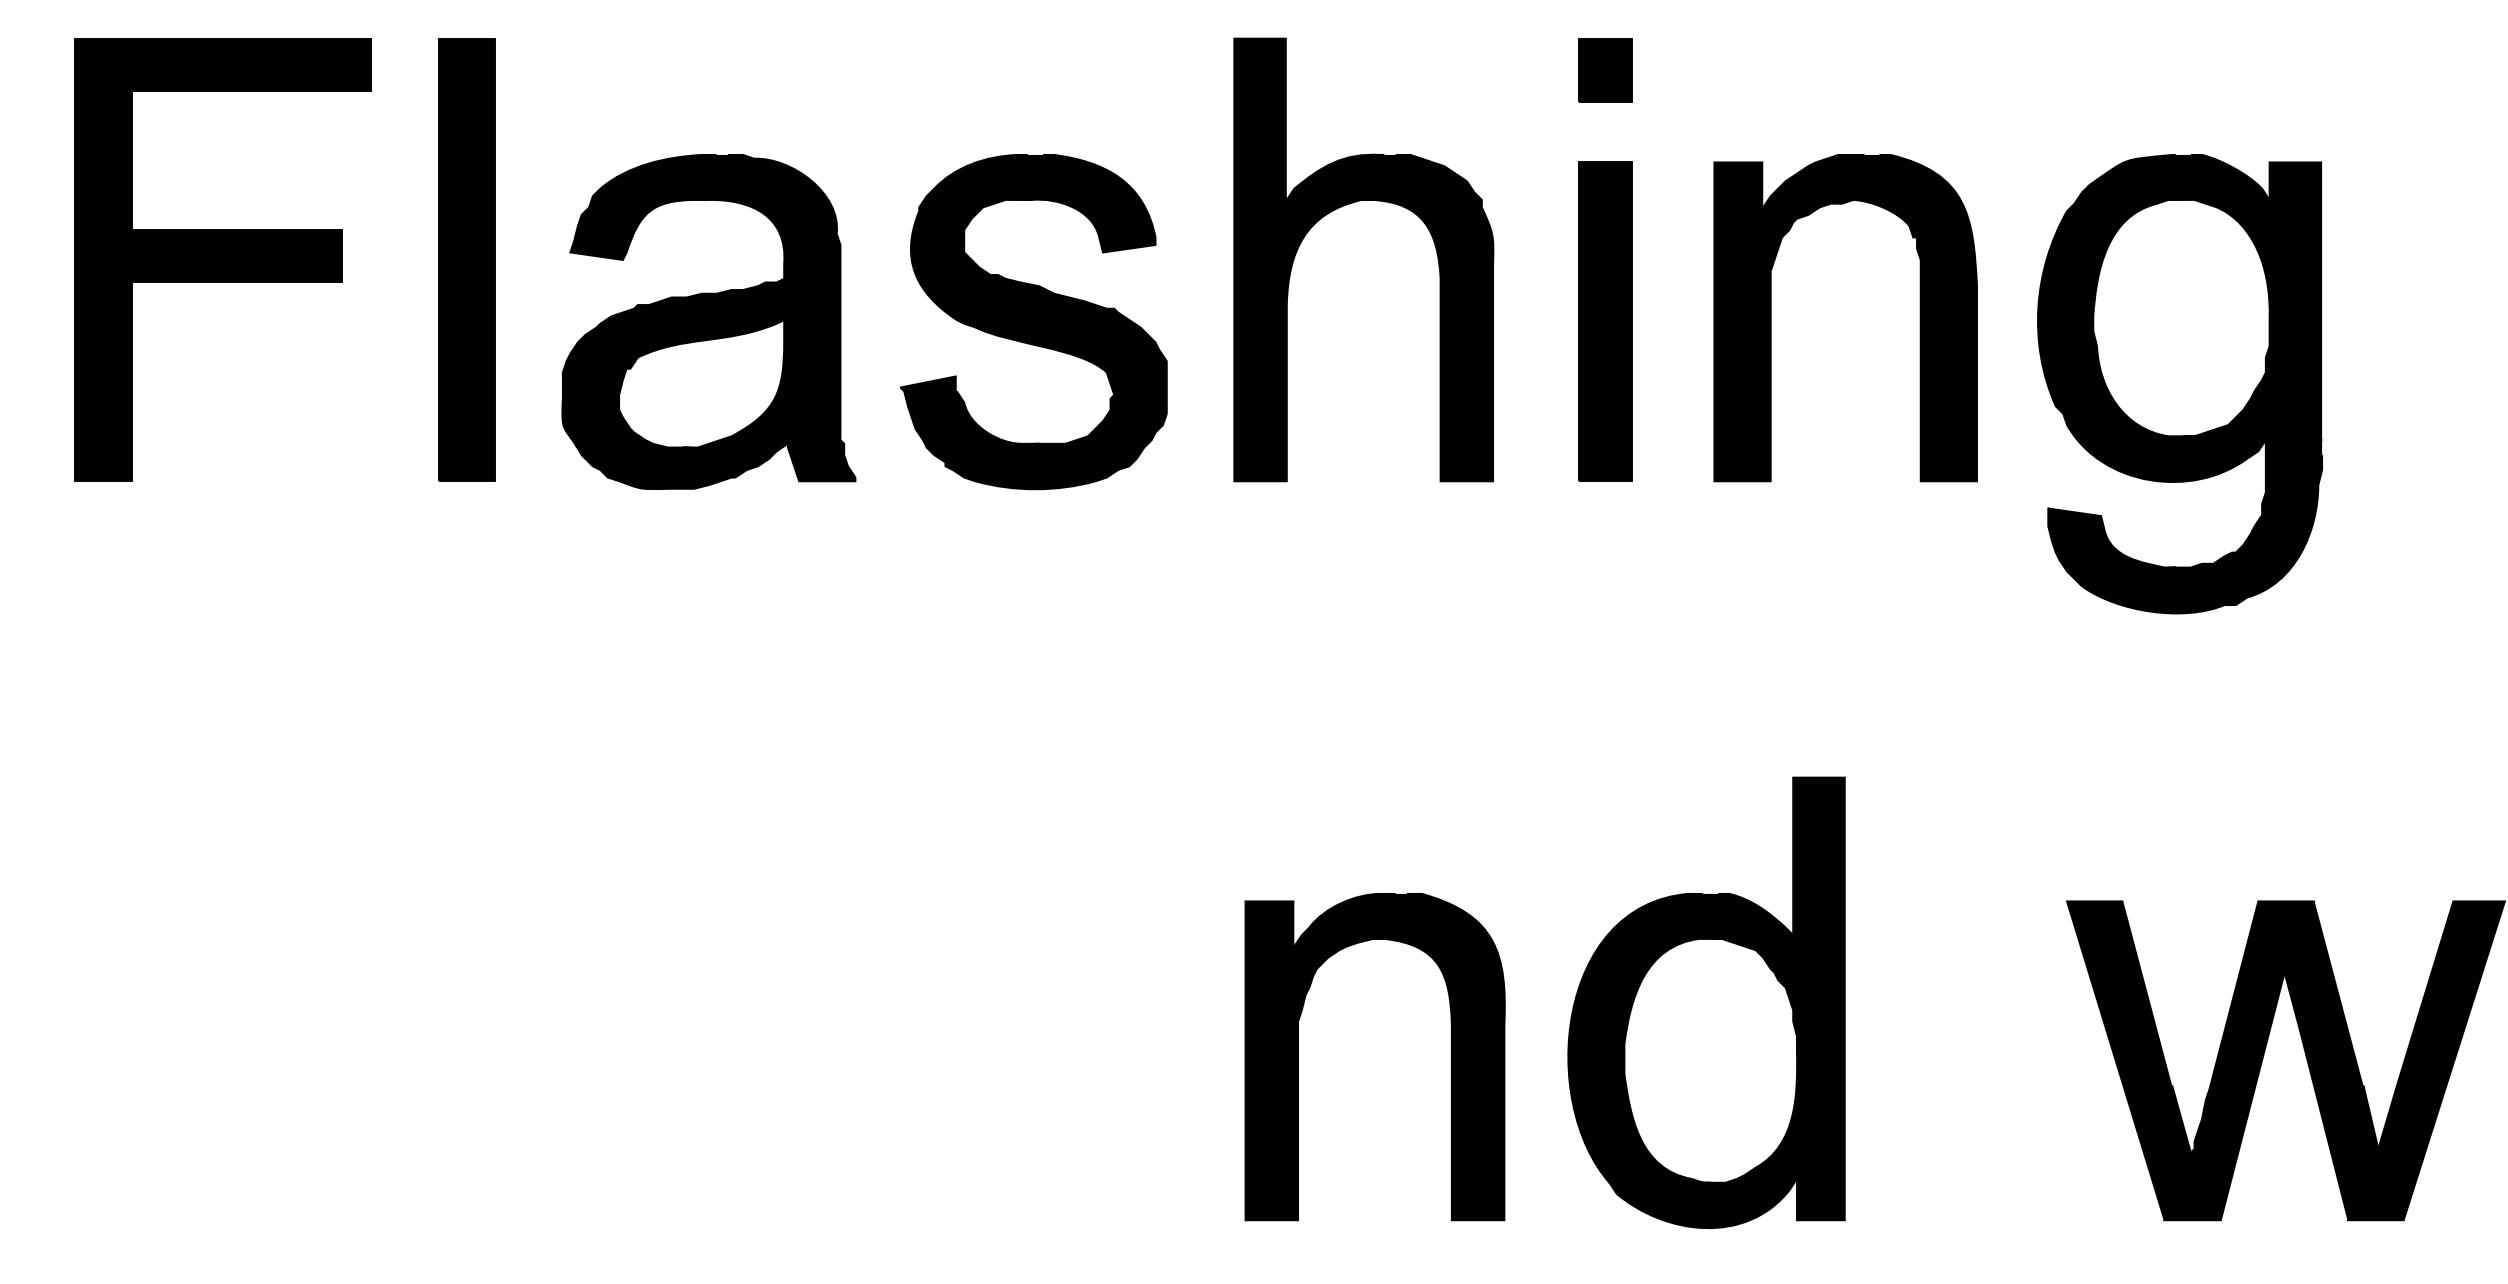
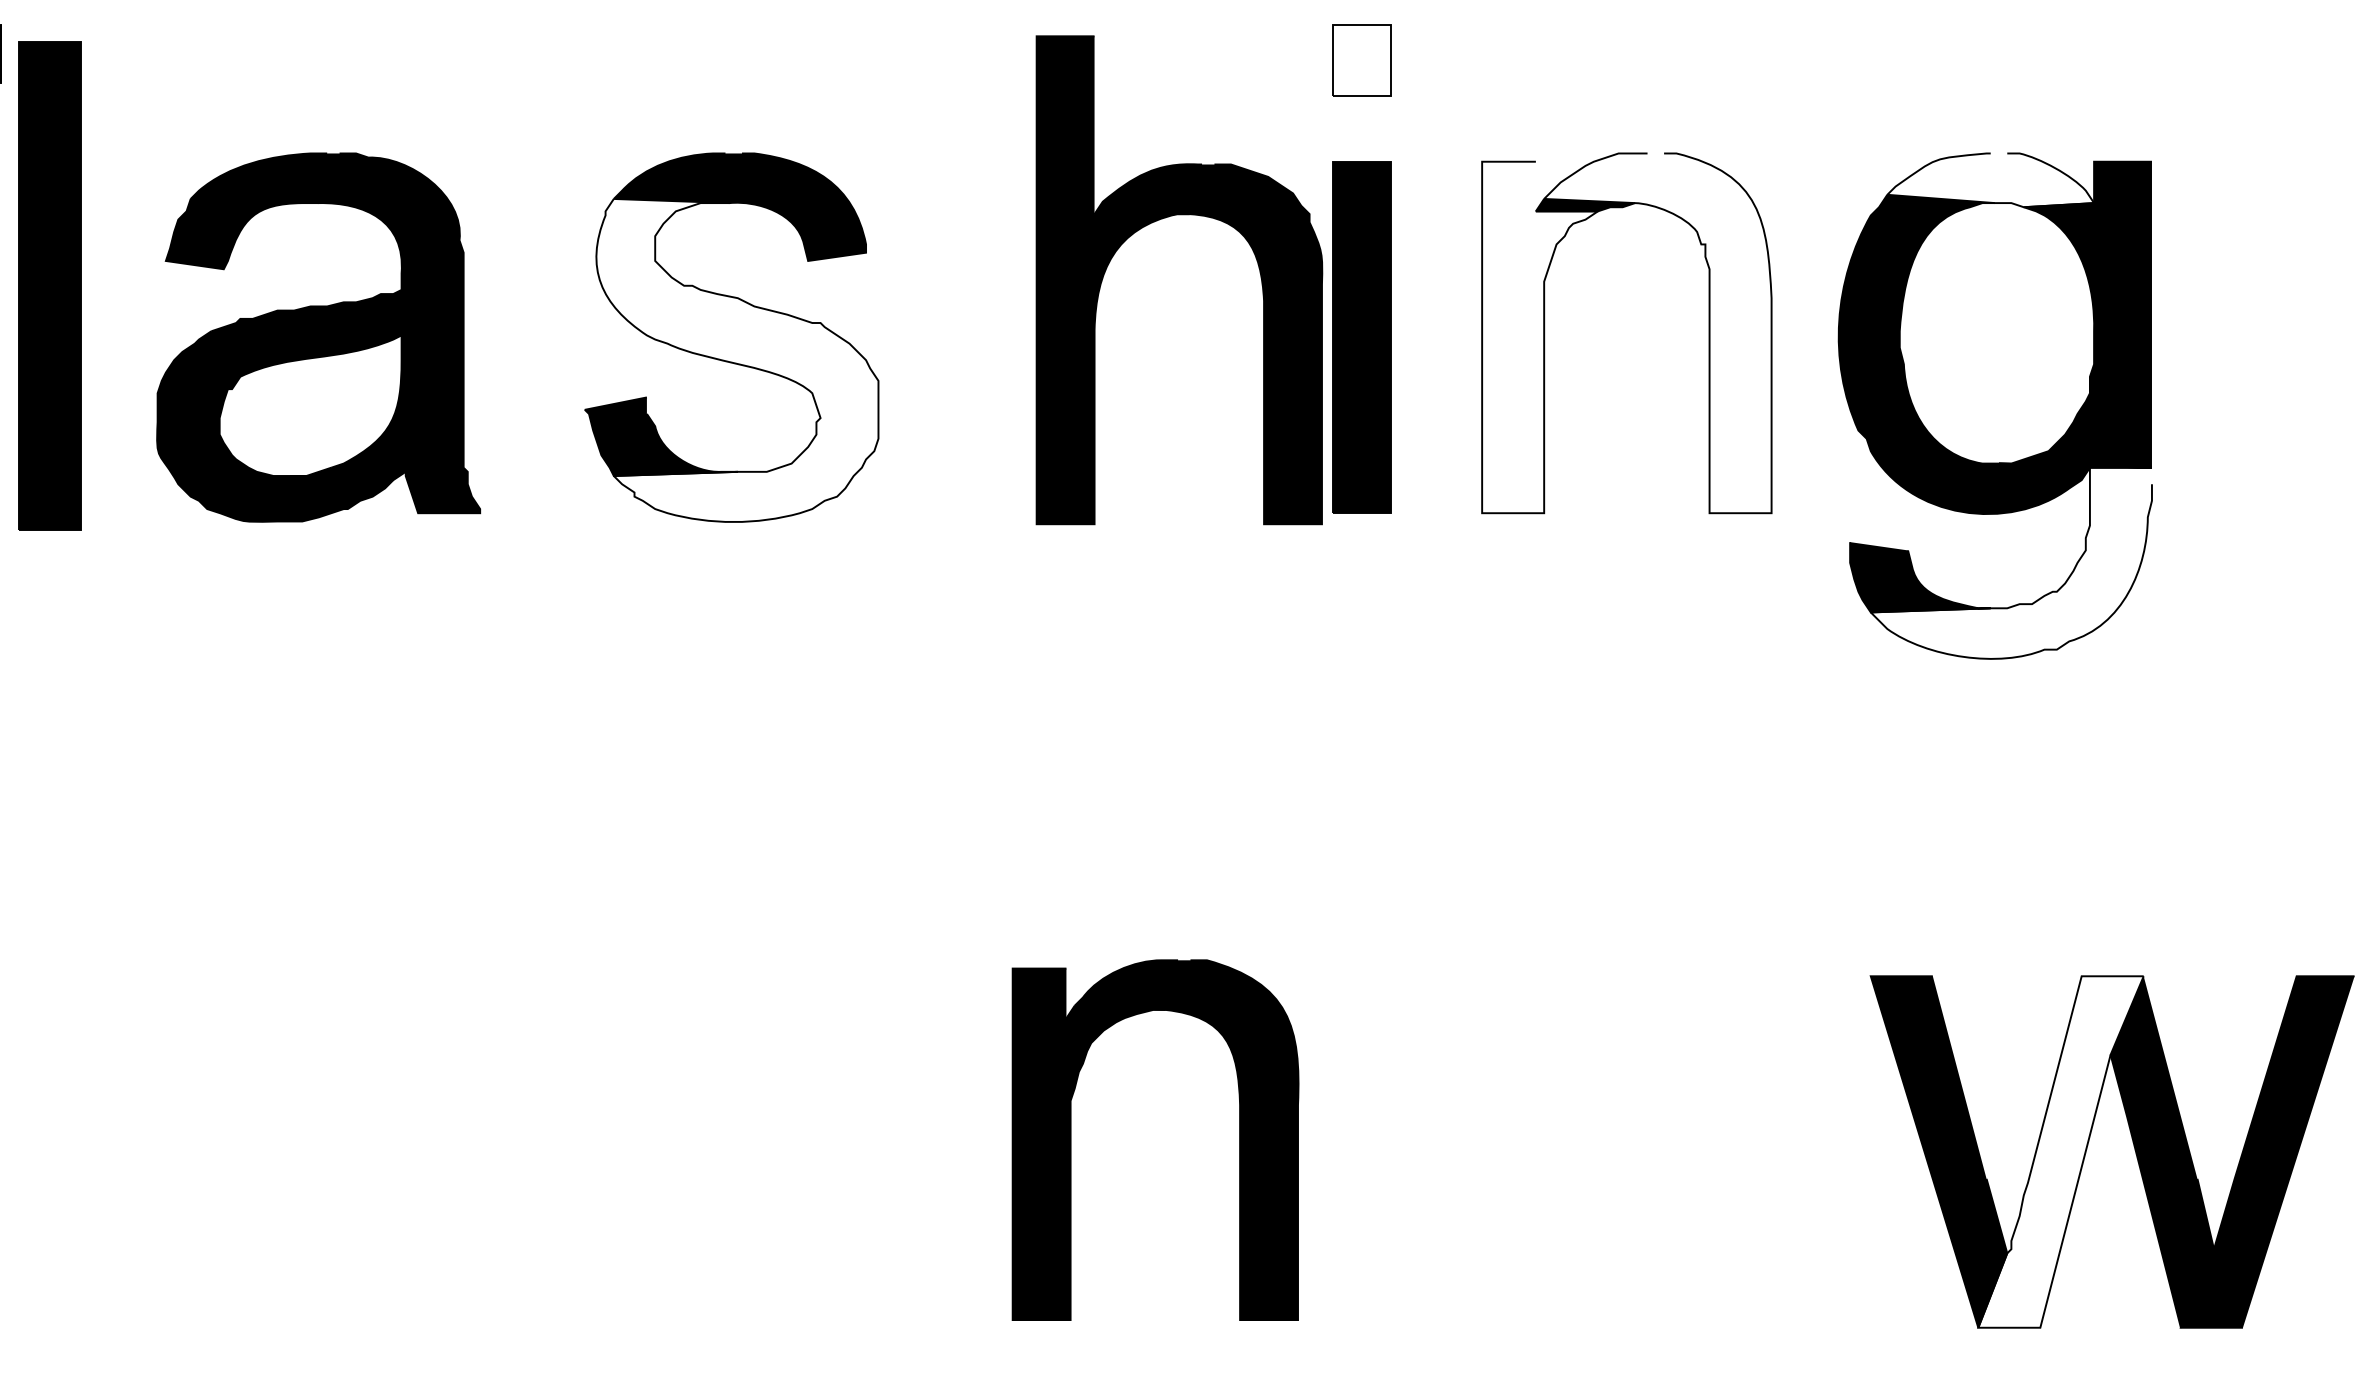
fill: (1605, 70) -> (1362, 60), removed
fill: (2175, 178) -> (1990, 179), removed
part: (1344, 206) -> (1158, 221), moved
part: (466, 259) -> (49, 285), moved
fill: (1873, 317) -> (1657, 332), removed
part: (708, 321) -> (318, 337), moved
fill: (1766, 321) -> (1539, 337), removed
fill: (1038, 342) -> (737, 360), removed
fill: (2194, 526) -> (2011, 563), removed
part: (1706, 1002) -> (1473, 1087), removed
part: (1298, 1057) -> (1071, 1140), moved
fill: (2239, 1060) -> (2060, 1151), removed

